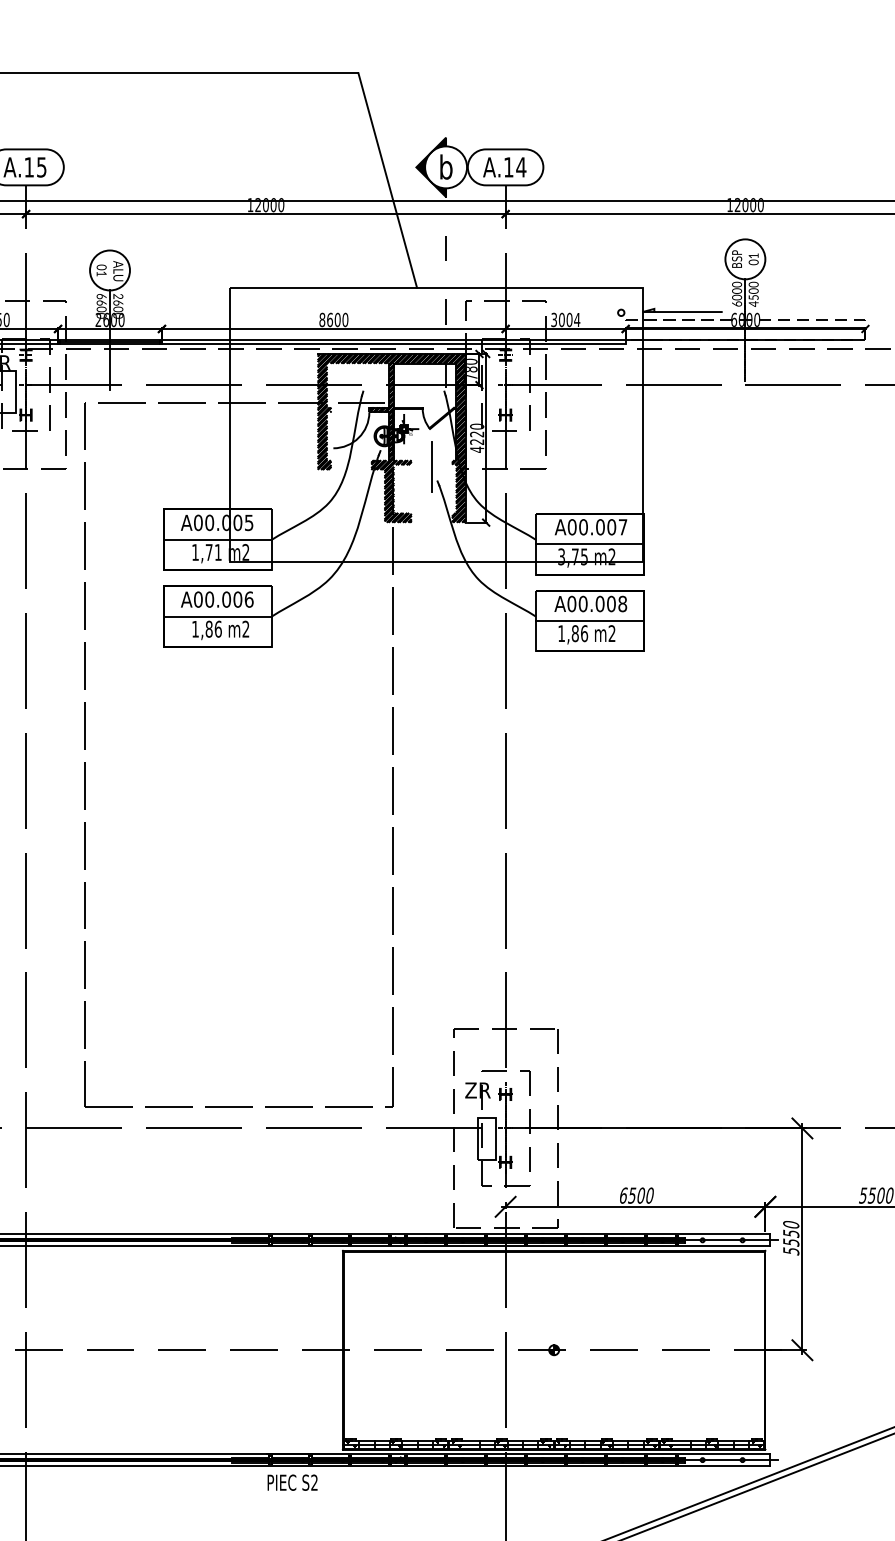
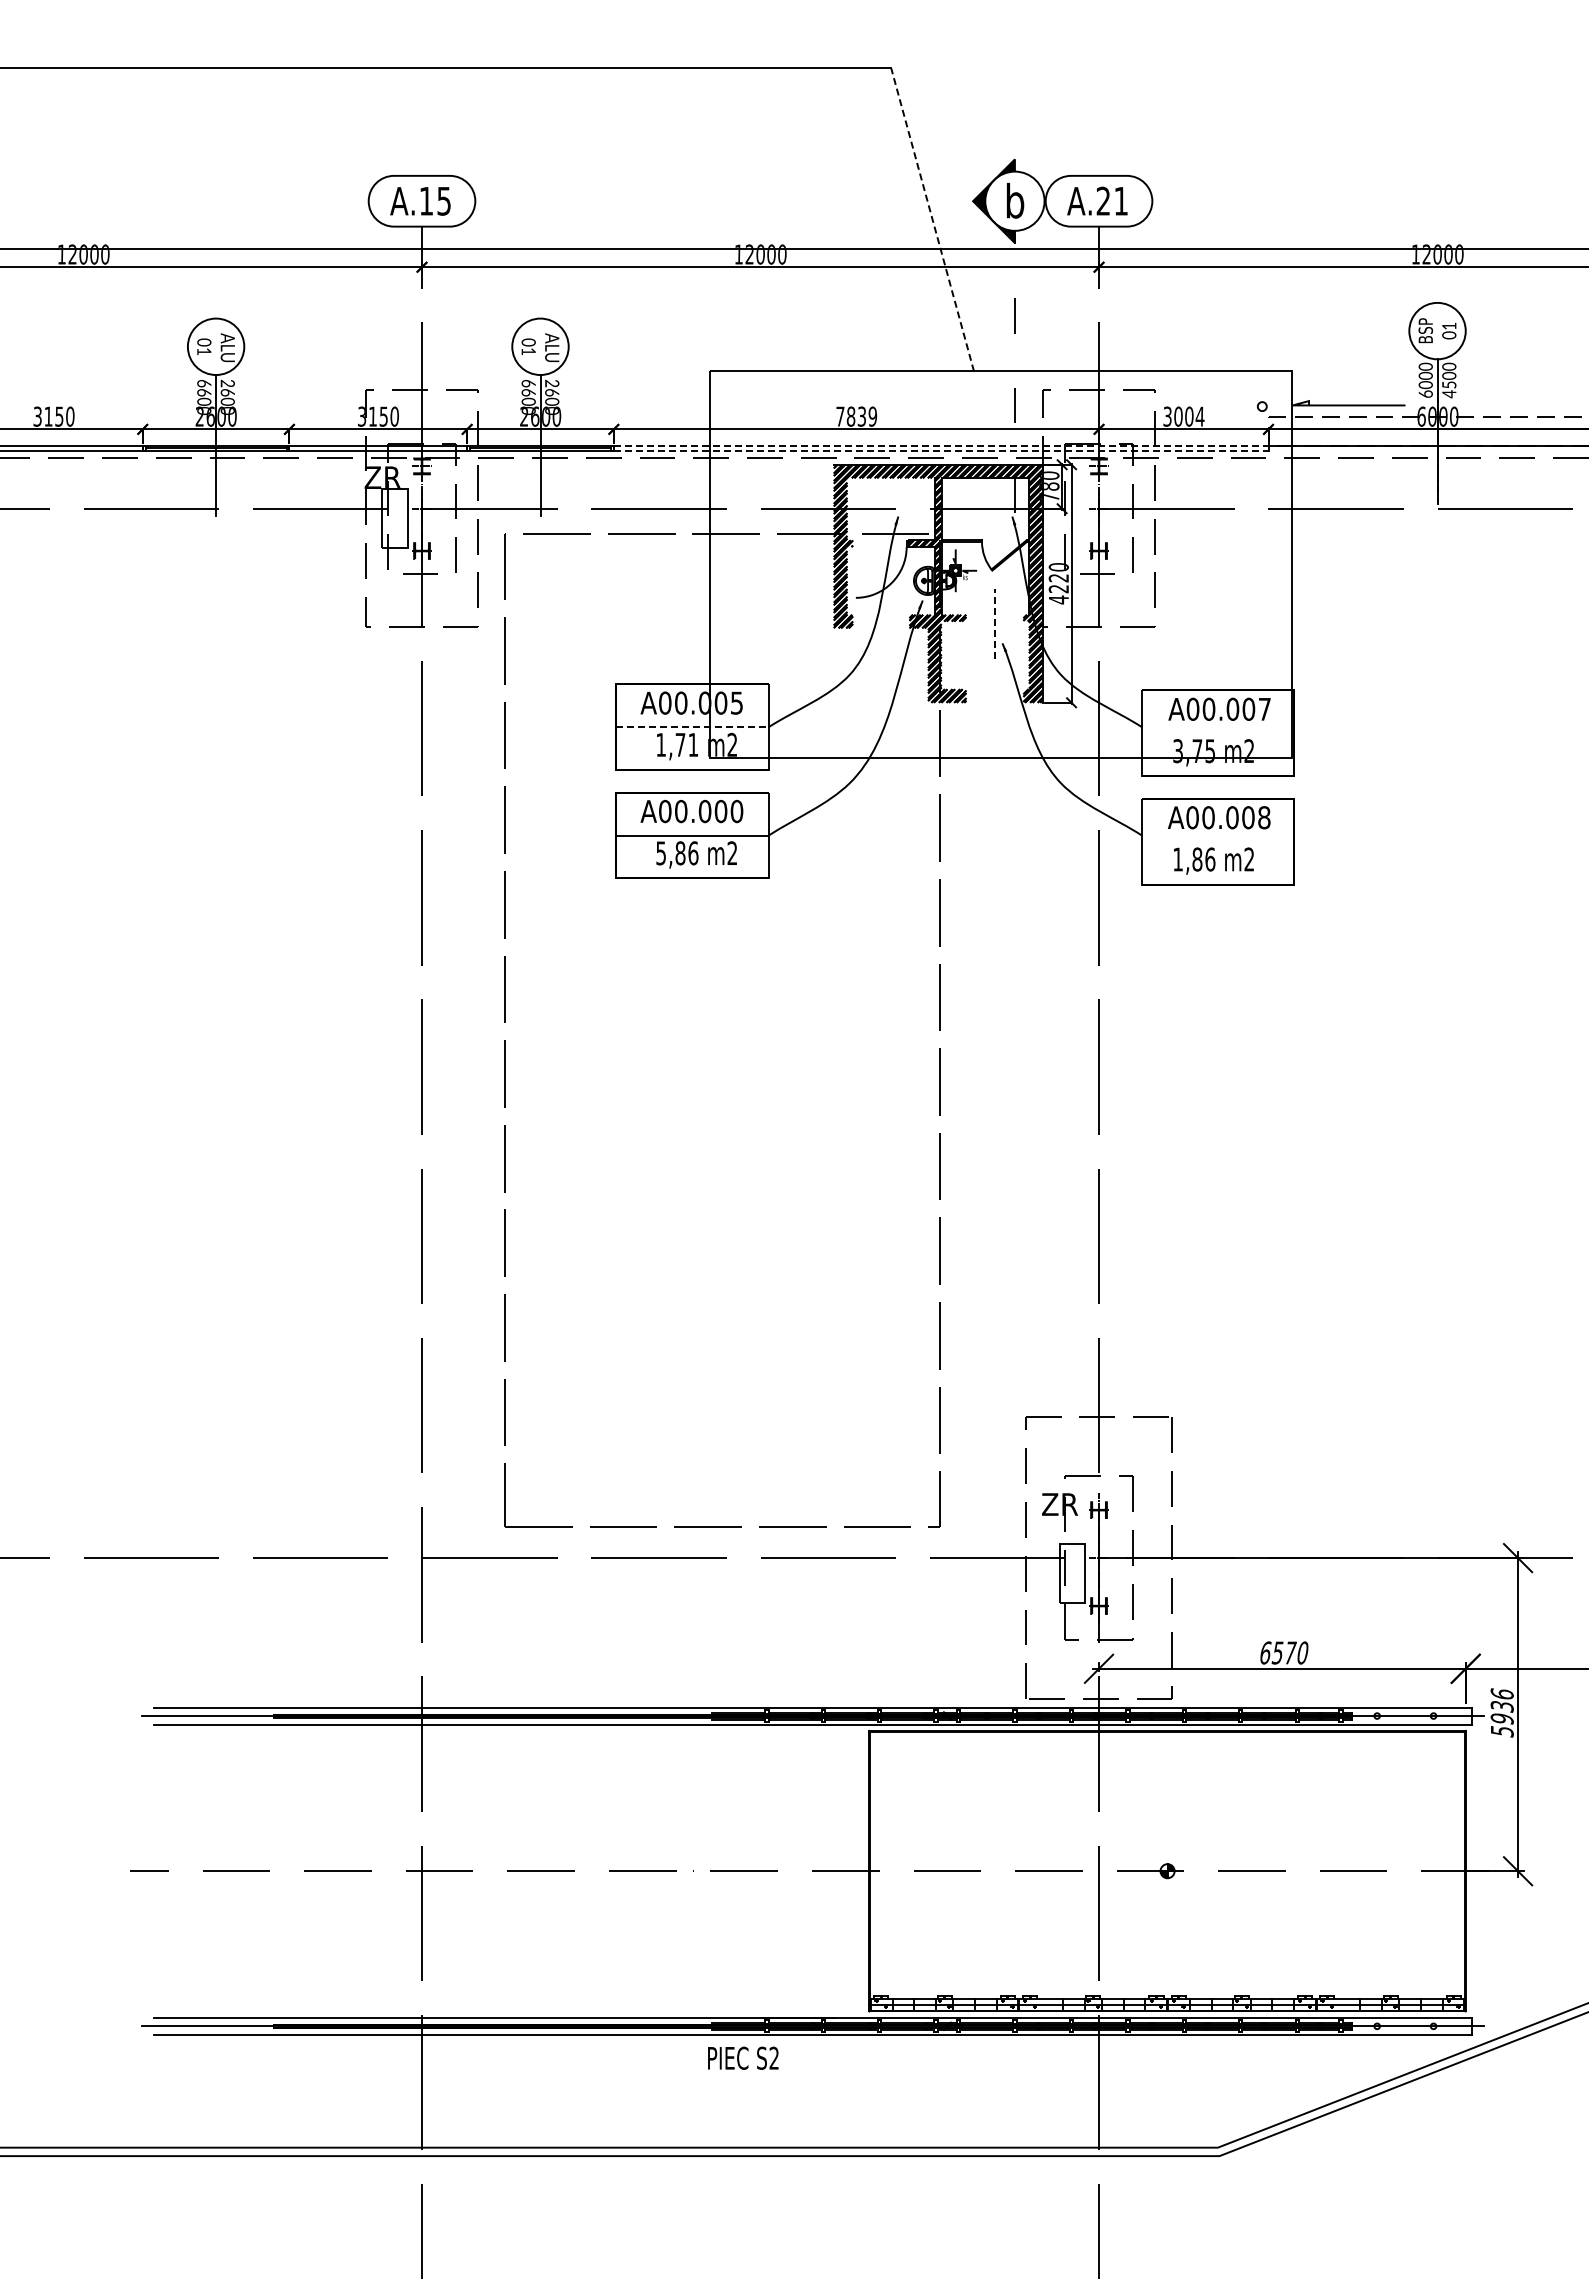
text: (515, 166) -> (1112, 200), A.14 -> A.21
line: (387, 180) -> (932, 219), solid -> dashed
text: (333, 319) -> (856, 416), 8600 -> 7839
line: (394, 340) -> (941, 445), solid -> dashed
line: (394, 344) -> (941, 451), solid -> dashed
line: (432, 466) -> (995, 623), solid -> dashed
line: (218, 540) -> (693, 727), solid -> dashed
line: (589, 544) -> (1217, 733), removed
text: (248, 598) -> (736, 810), A00.006 -> A00.000
line: (589, 620) -> (1217, 841), removed
text: (195, 629) -> (660, 853), 1,86 -> 5,86
text: (641, 1195) -> (1290, 1652), 6500 -> 6570
text: (790, 1233) -> (1501, 1706), 5550 -> 5936
text: (292, 1482) -> (743, 2057), moved

